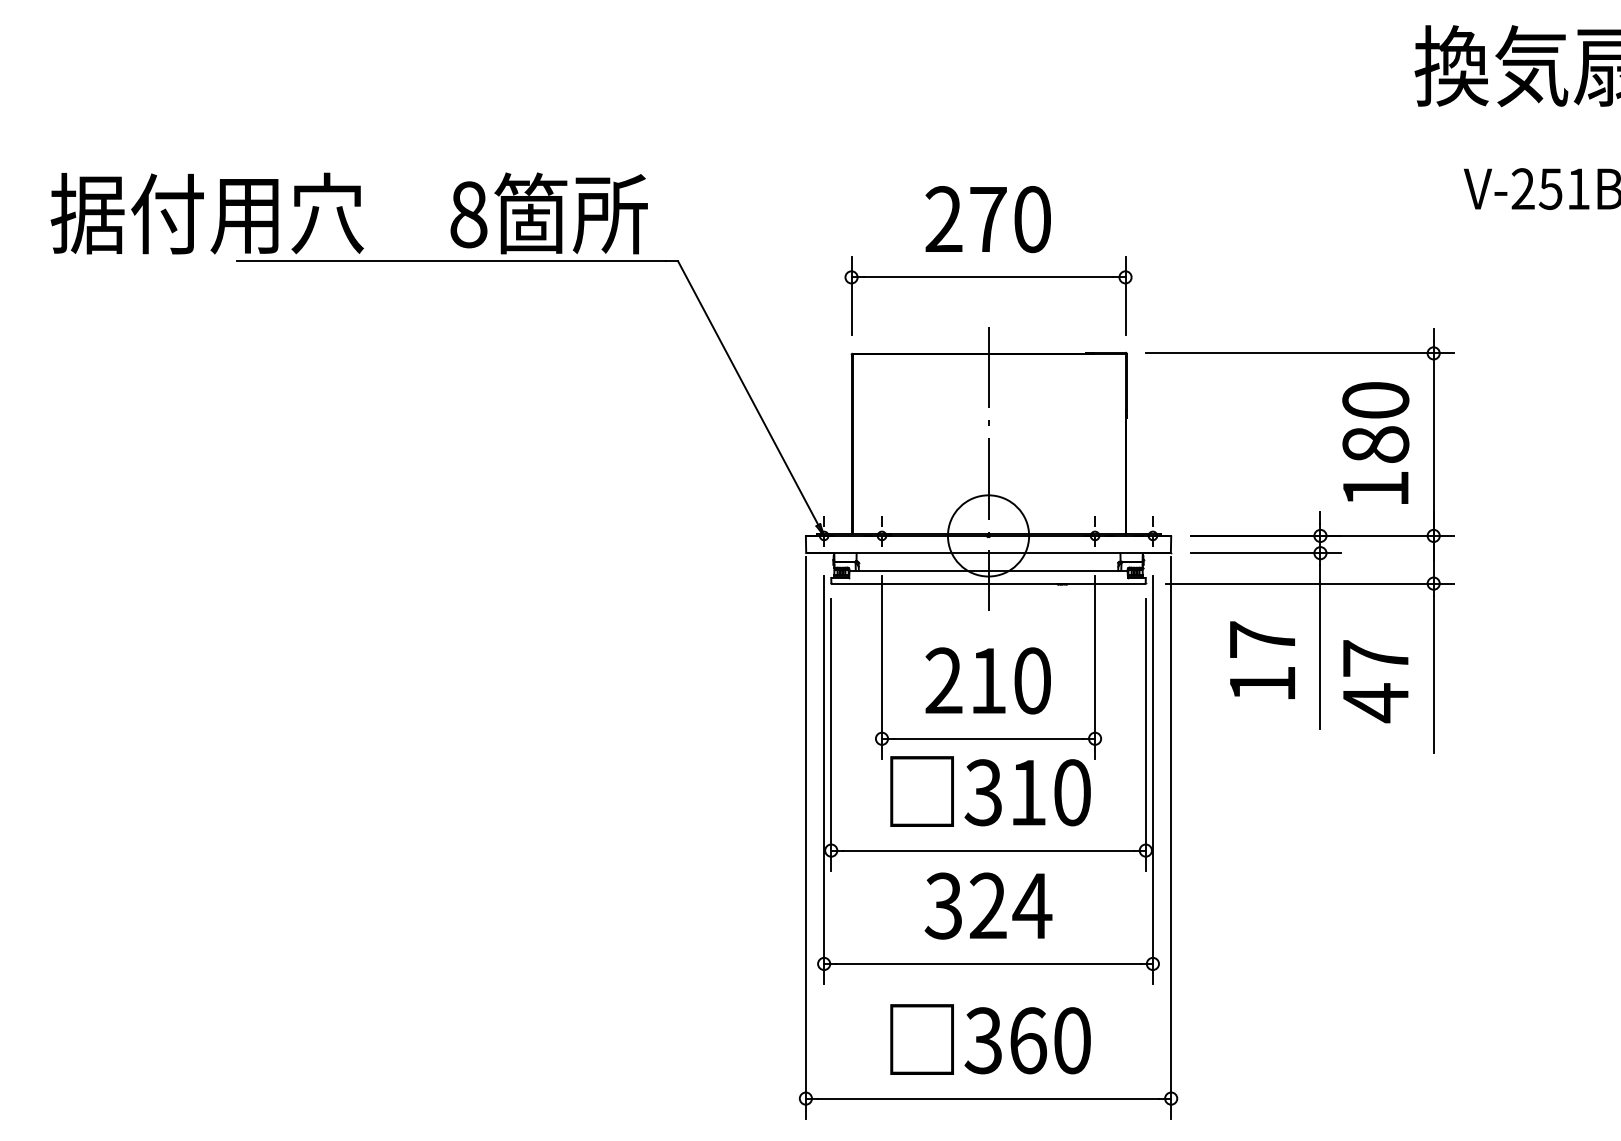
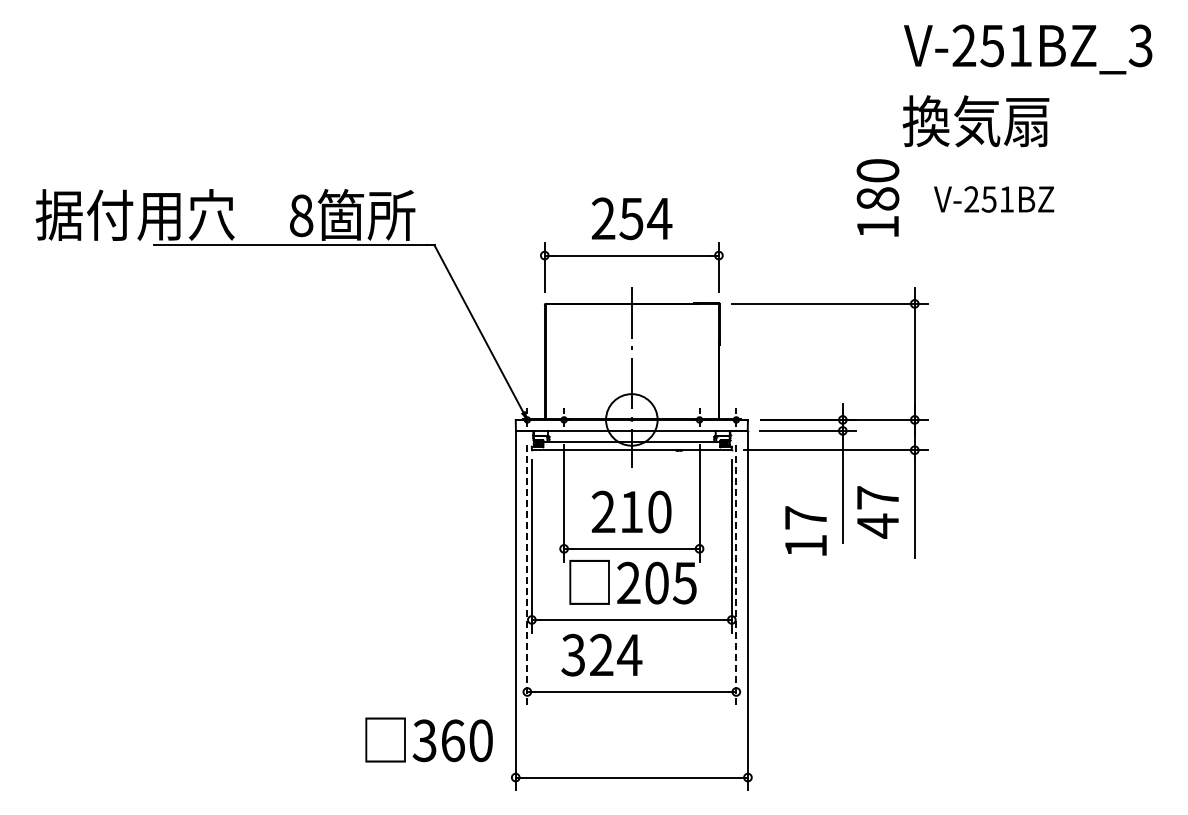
text: (1010, 219) -> (645, 218), 270 -> 254
text: (1375, 442) -> (877, 197), moved
text: (1261, 659) -> (805, 530), moved
line: (824, 780) -> (527, 575), solid -> dashed
line: (1153, 780) -> (736, 575), solid -> dashed
text: (1027, 791) -> (656, 582), 310 -> 205
text: (987, 904) -> (601, 654), moved
text: (989, 1038) -> (428, 739), moved

